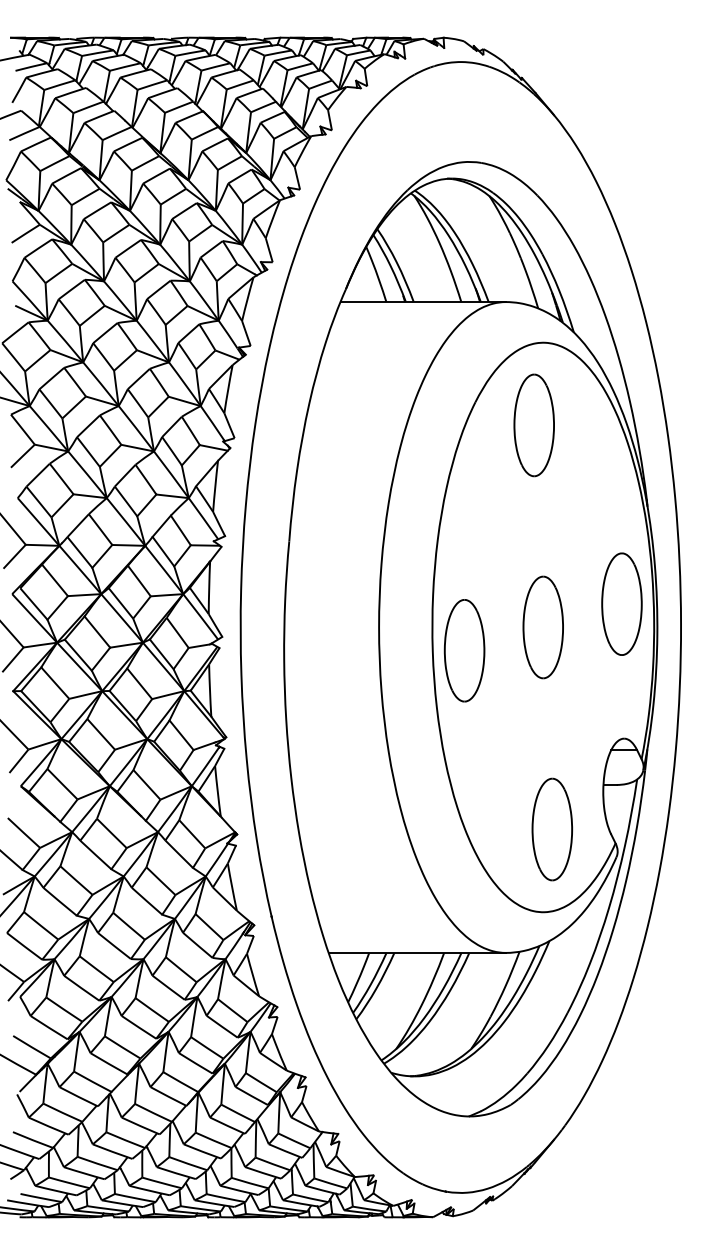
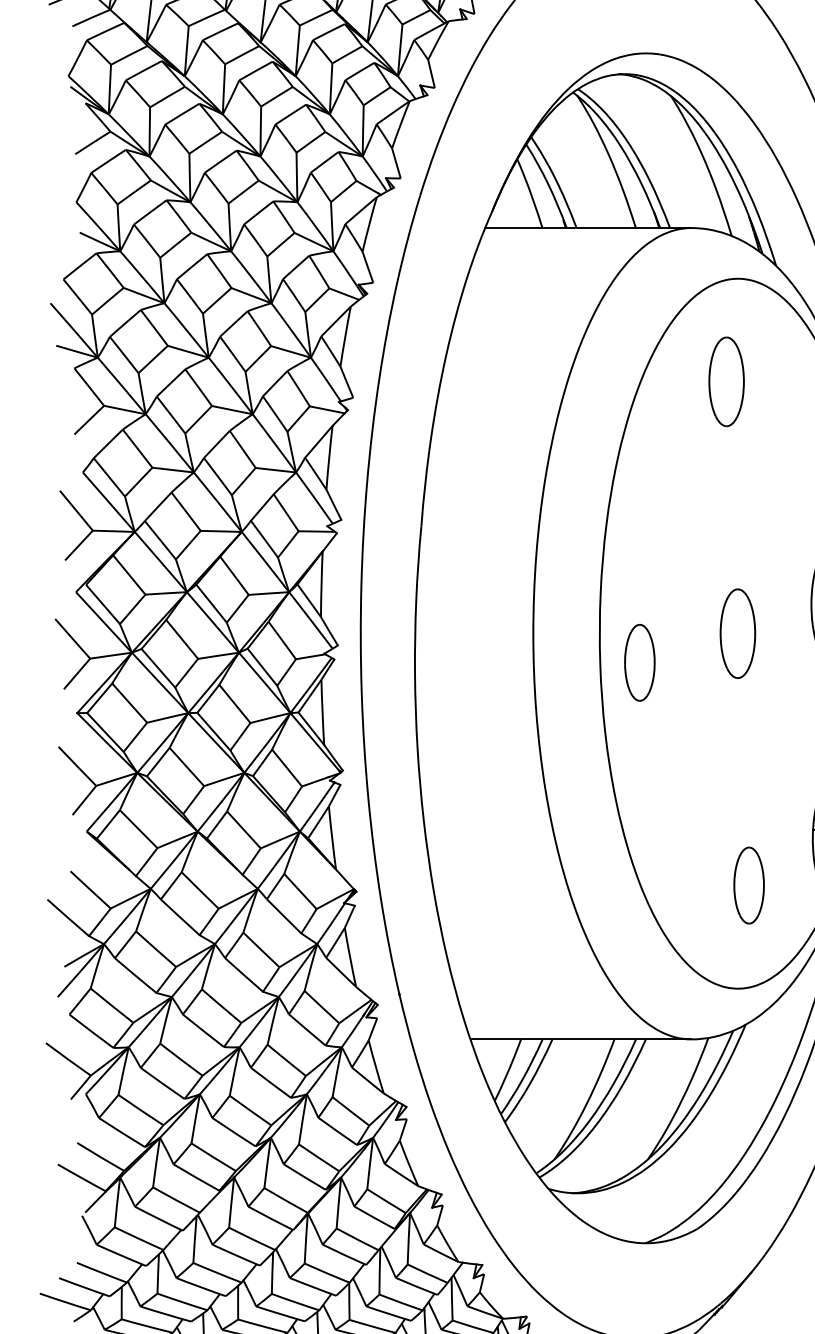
part: (533, 425) -> (725, 381), size x0.7
part: (542, 627) -> (737, 633), size x0.7
part: (464, 650) -> (639, 662), size x0.6
part: (551, 829) -> (748, 885), size x0.6

